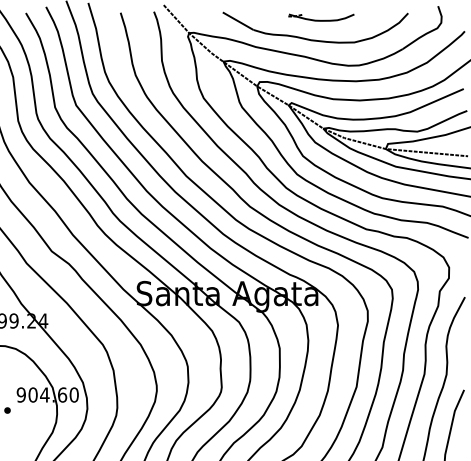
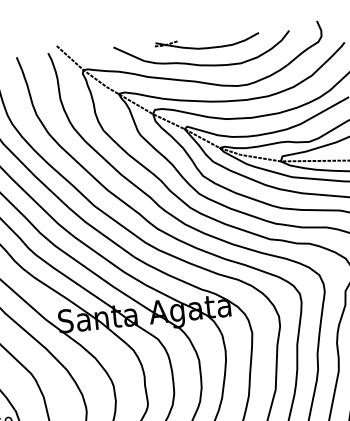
part: (321, 17) -> (207, 42), size x1.67

